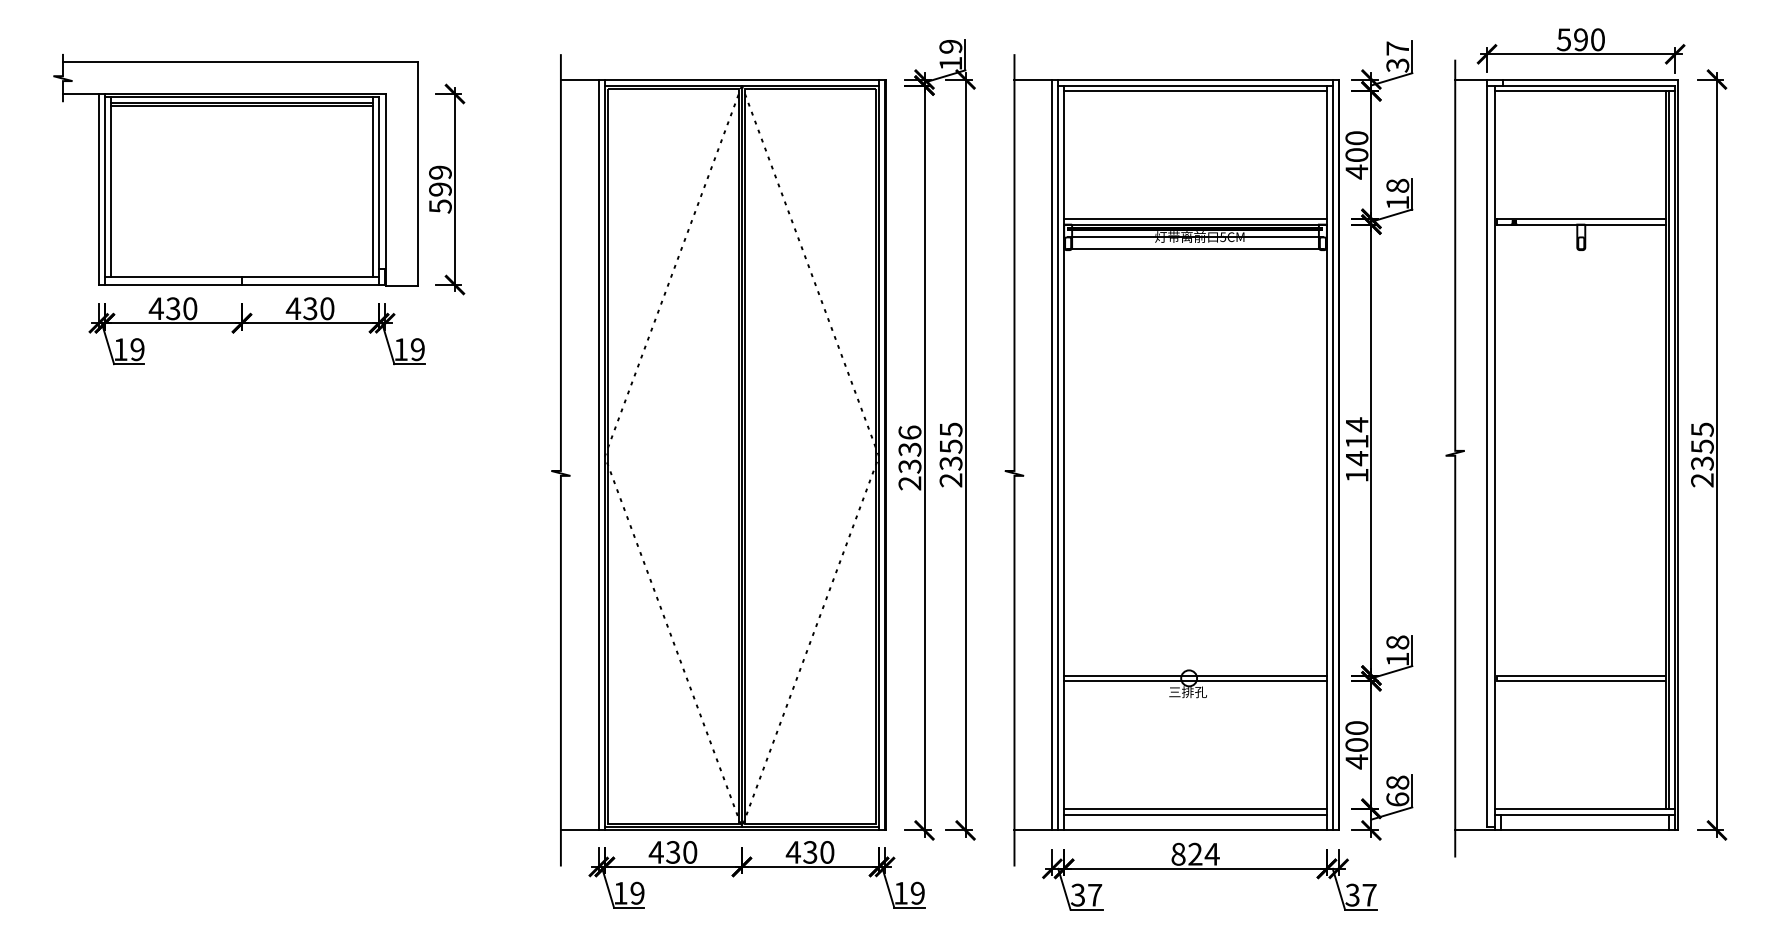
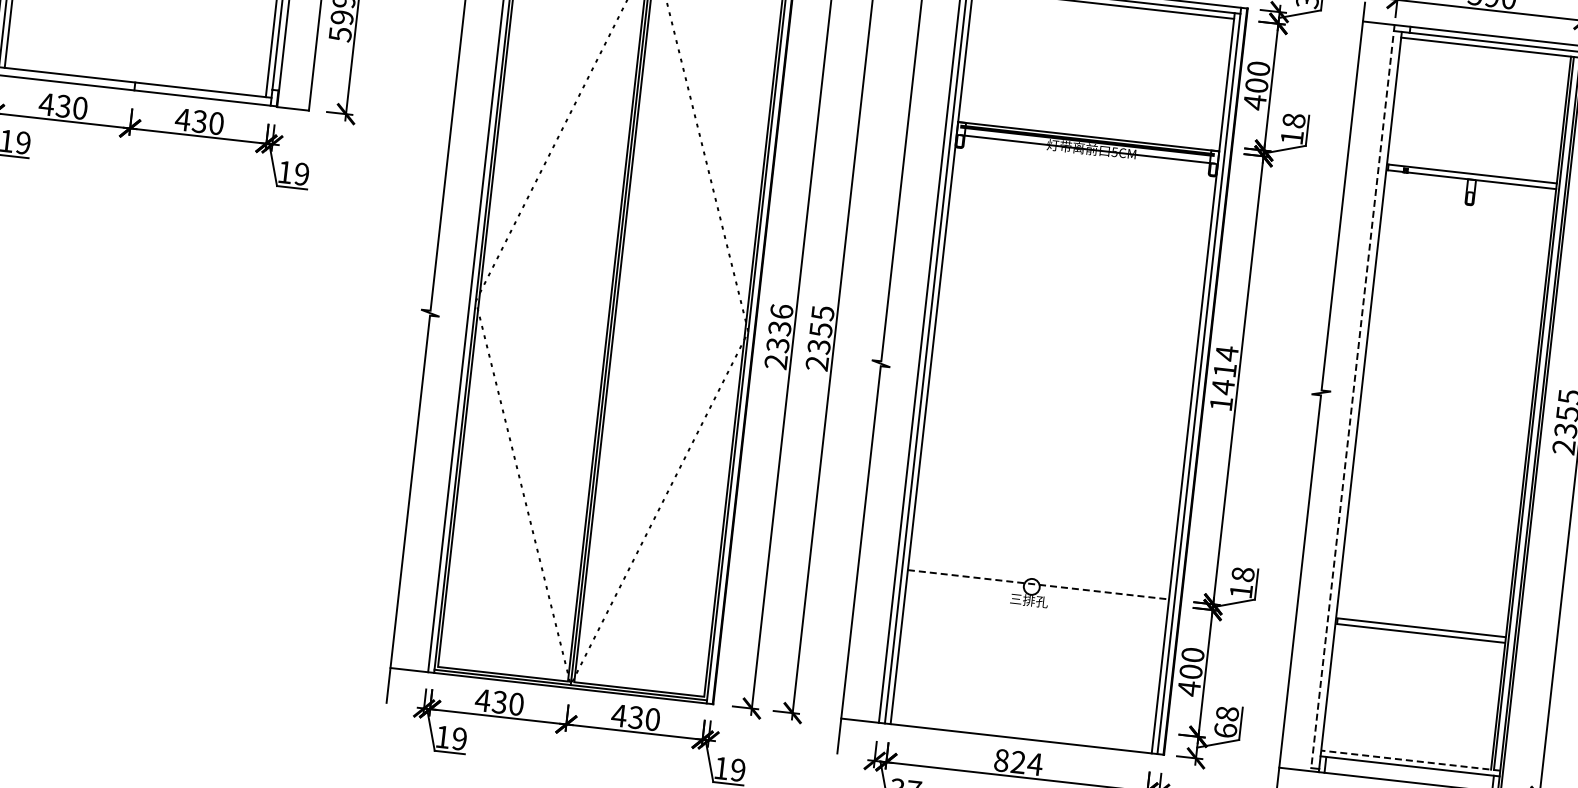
line: (1195, 218) -> (1089, 130), removed
line: (1195, 249) -> (1085, 161), removed
line: (1487, 453) -> (1353, 396), solid -> dashed
line: (1196, 675) -> (1039, 584), solid -> dashed
line: (1195, 681) -> (1037, 590), removed
line: (1195, 808) -> (1023, 716), removed
line: (1584, 808) -> (1410, 760), solid -> dashed
line: (1195, 814) -> (1022, 722), removed

